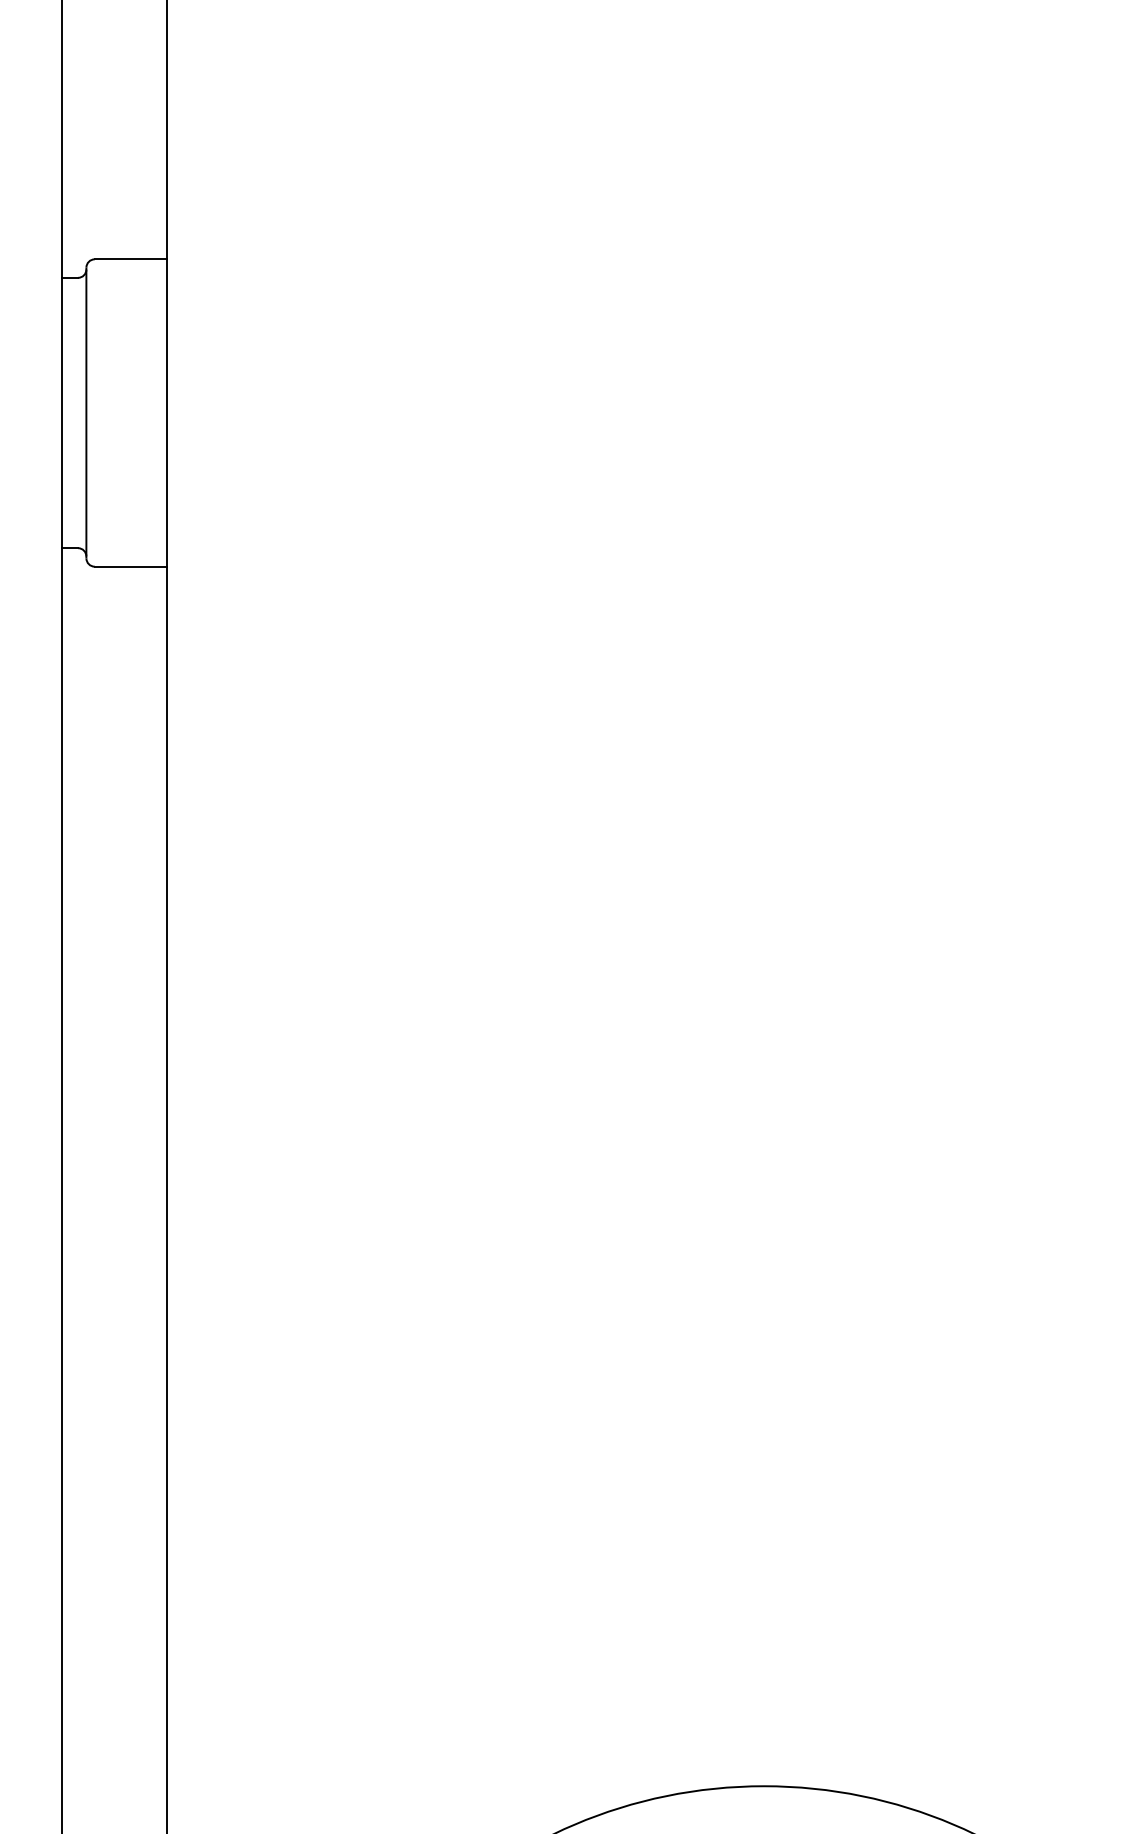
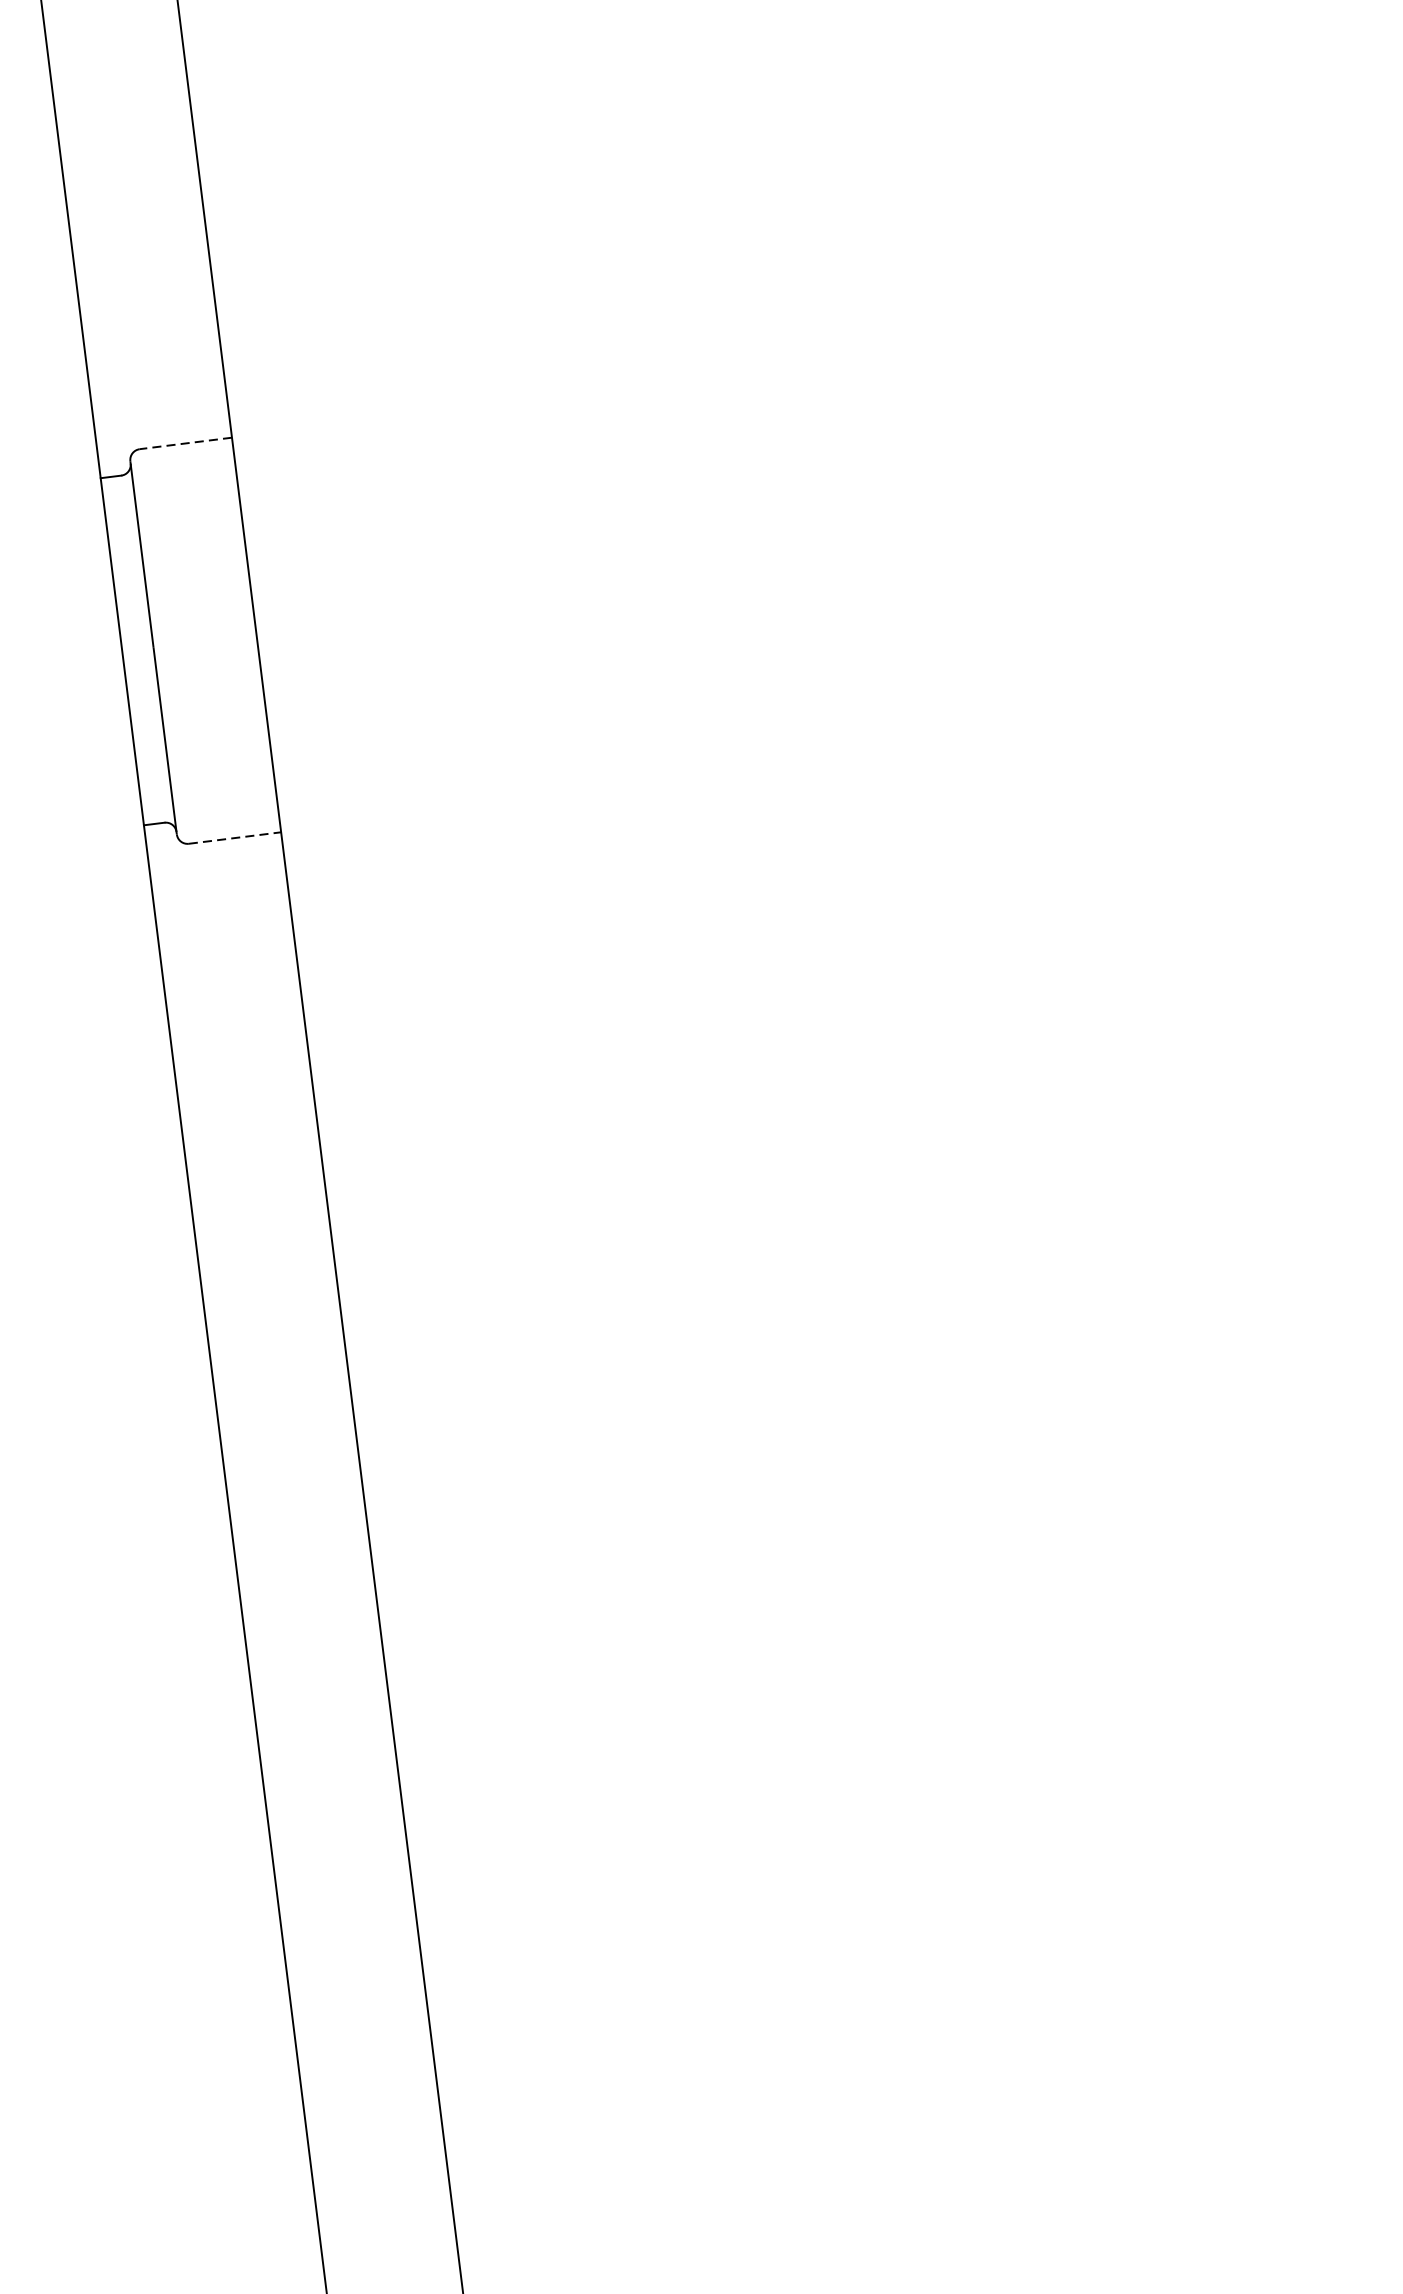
line: (130, 259) -> (185, 443), solid -> dashed
line: (130, 566) -> (234, 837), solid -> dashed

